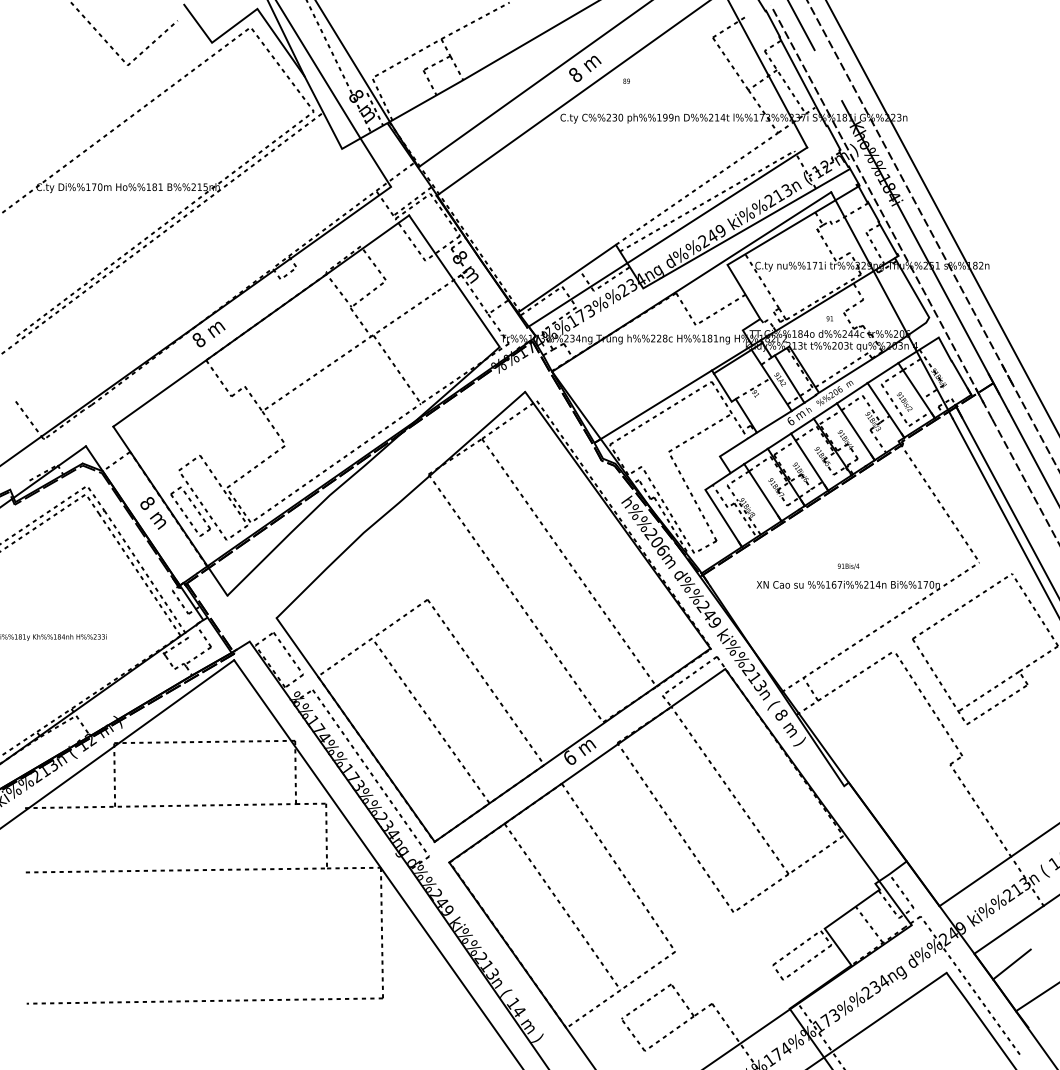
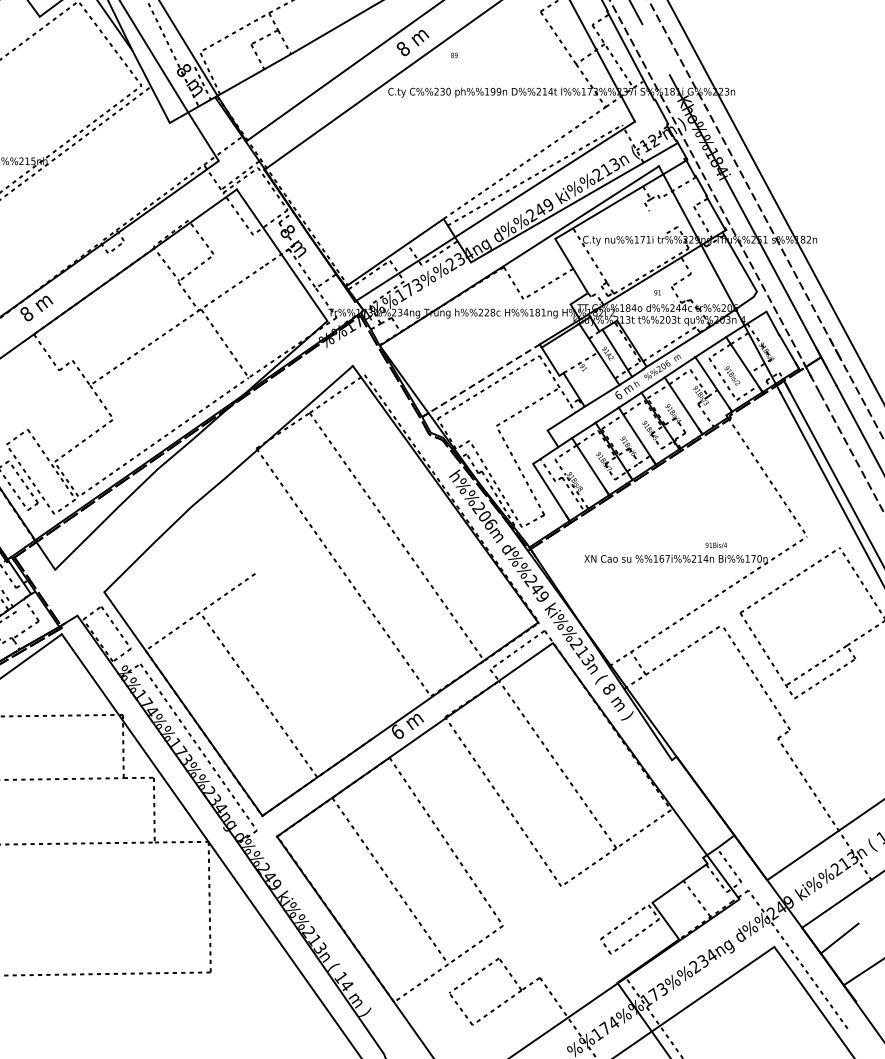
line: (826, 244) -> (654, 218), removed
line: (652, 407) -> (480, 381), solid -> dashed
text: (848, 566) -> (716, 545), moved
line: (485, 682) -> (313, 656), removed

